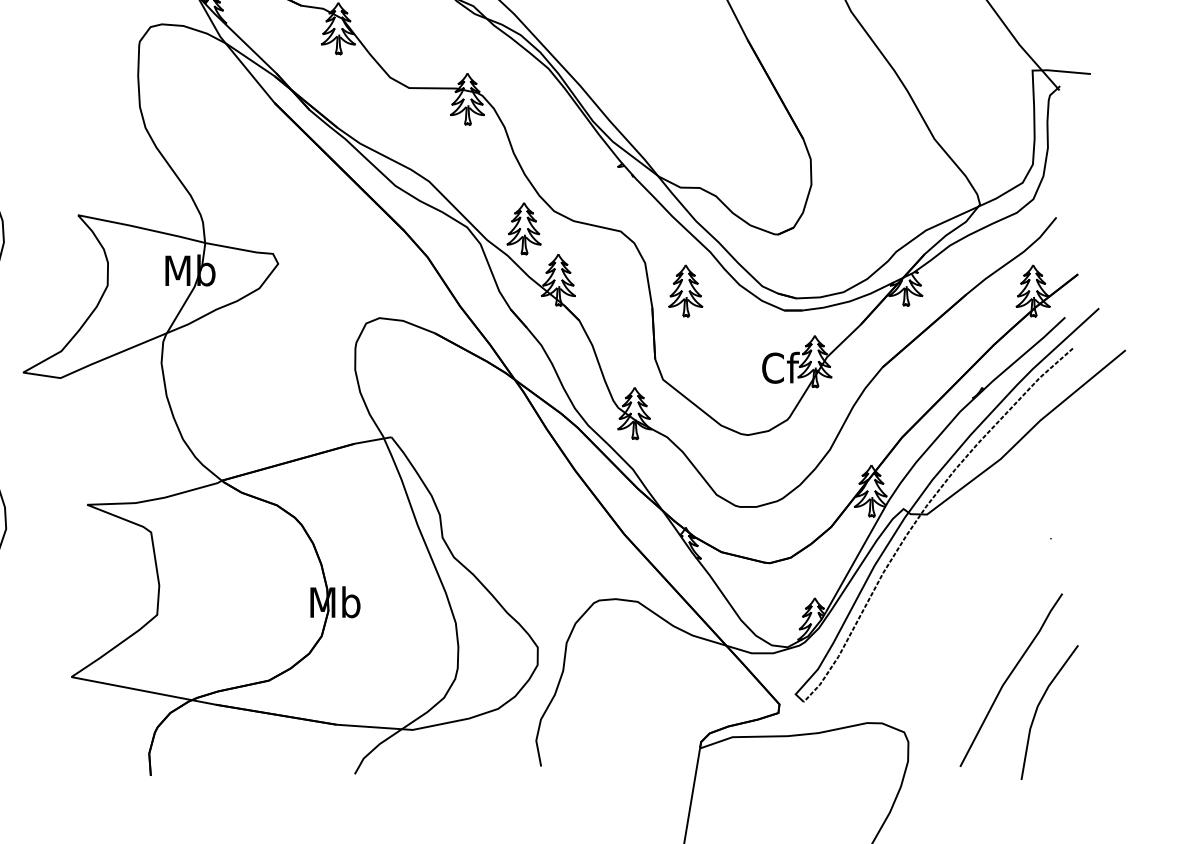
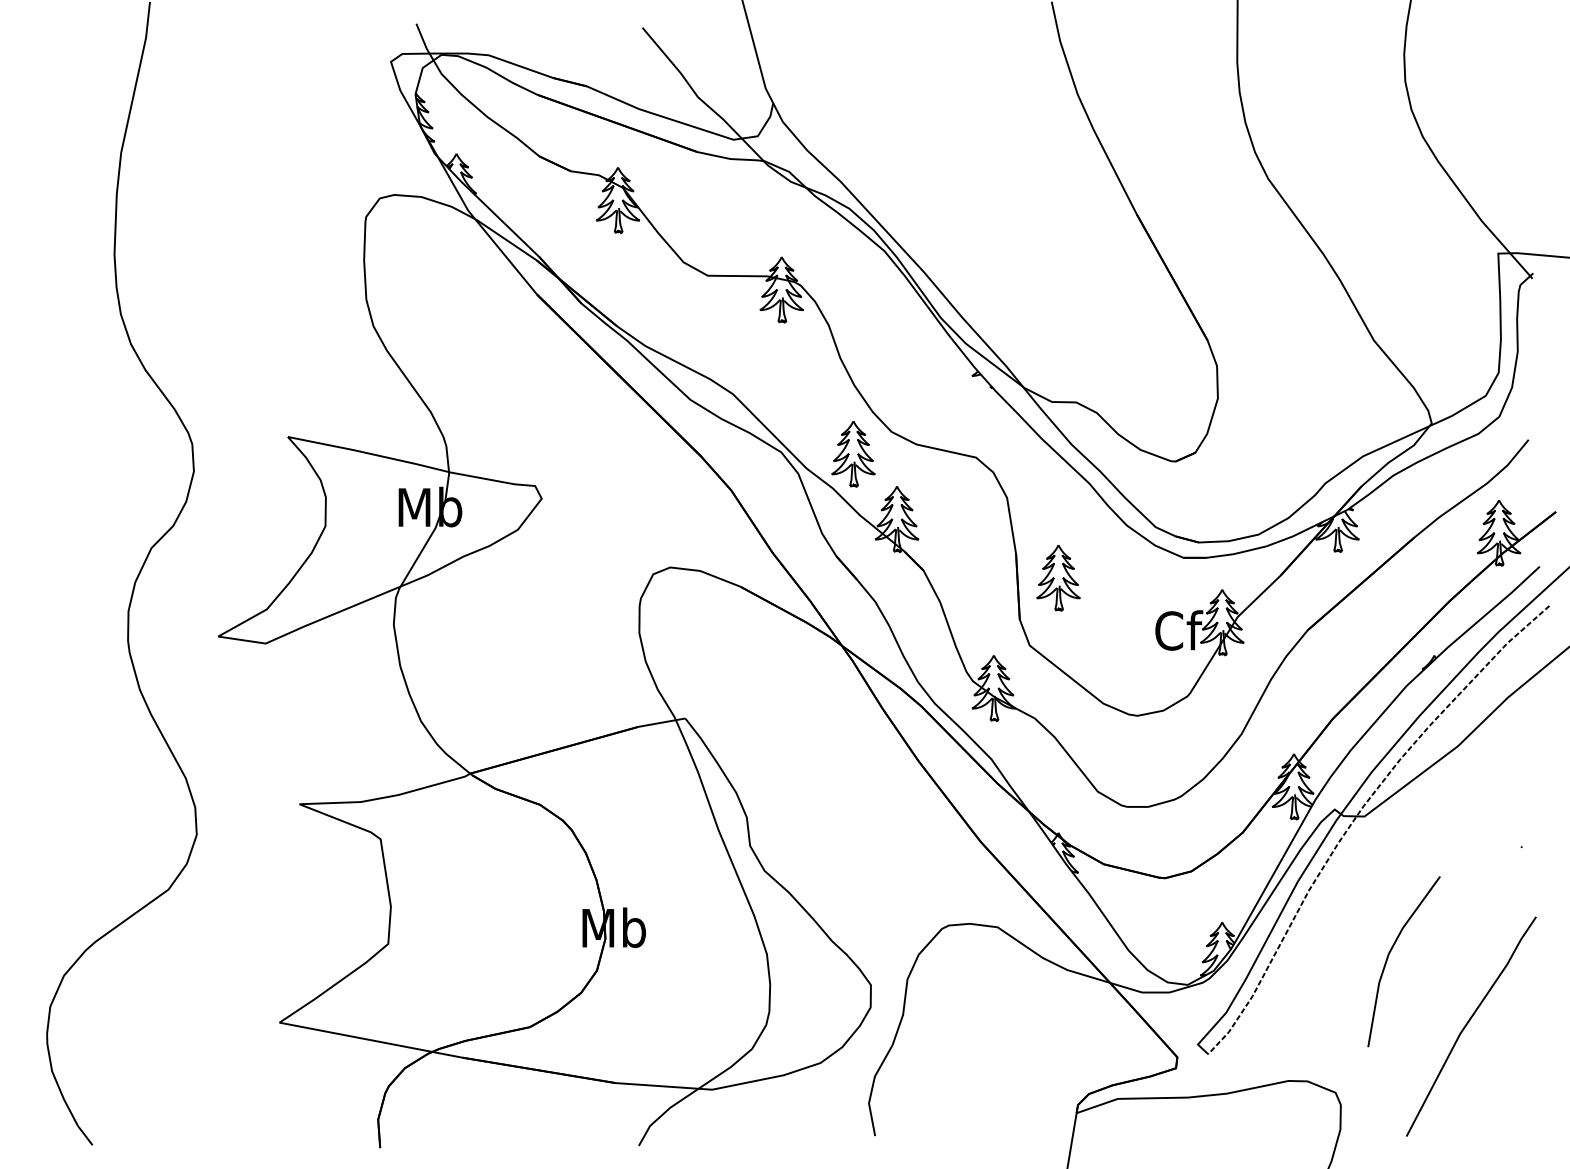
part: (685, 291) -> (1058, 578), moved
line: (1038, 707) -> (1389, 955), moved

